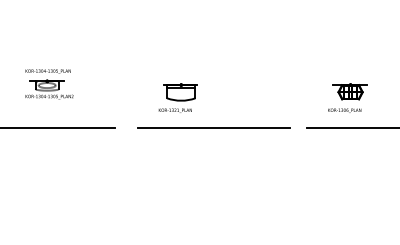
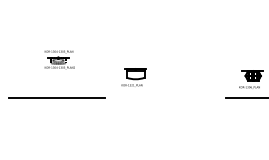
part: (48, 83) -> (59, 59), moved
part: (177, 97) -> (133, 77), moved
line: (214, 128) -> (167, 98), removed

